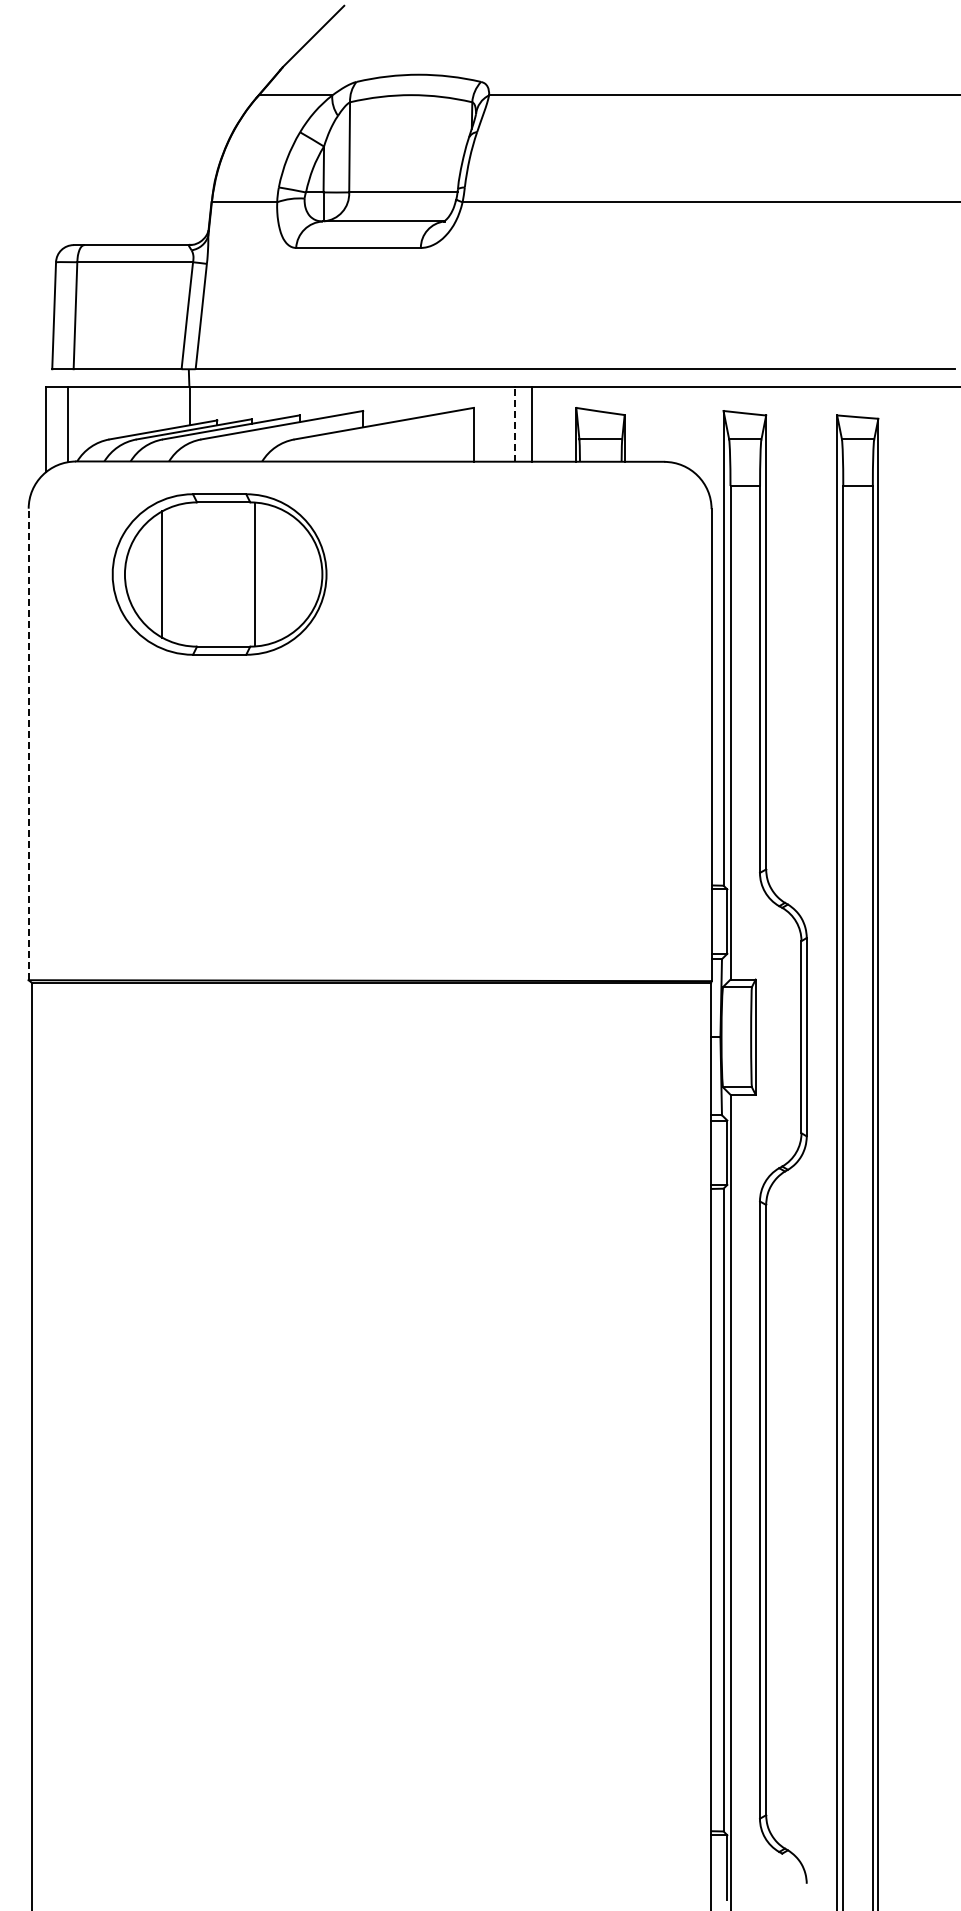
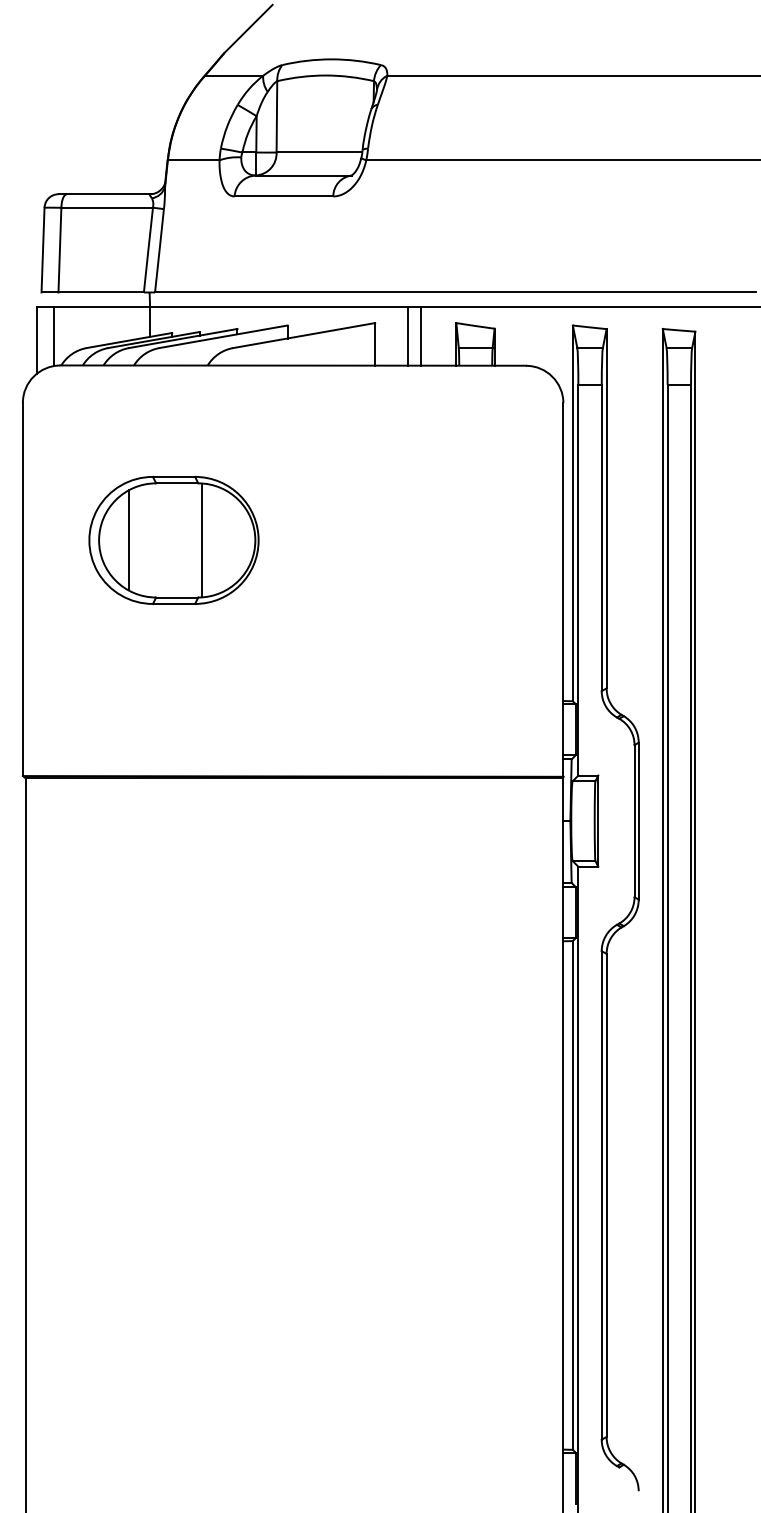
line: (515, 423) -> (408, 335), dashed -> solid
part: (219, 574) -> (173, 540), moved
line: (28, 744) -> (22, 589), dashed -> solid

